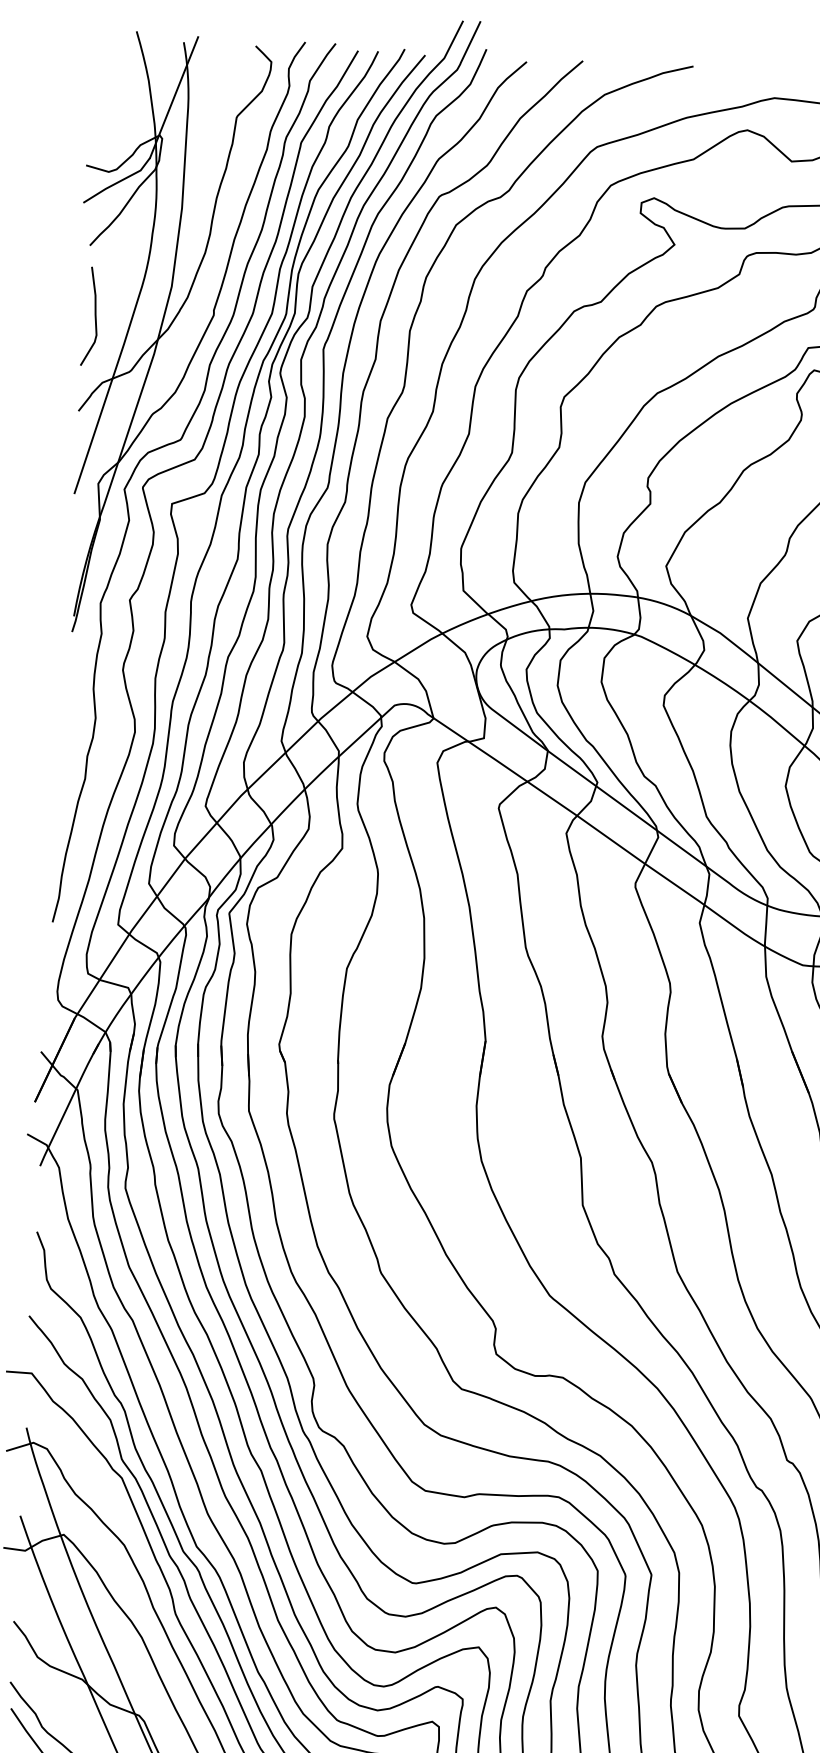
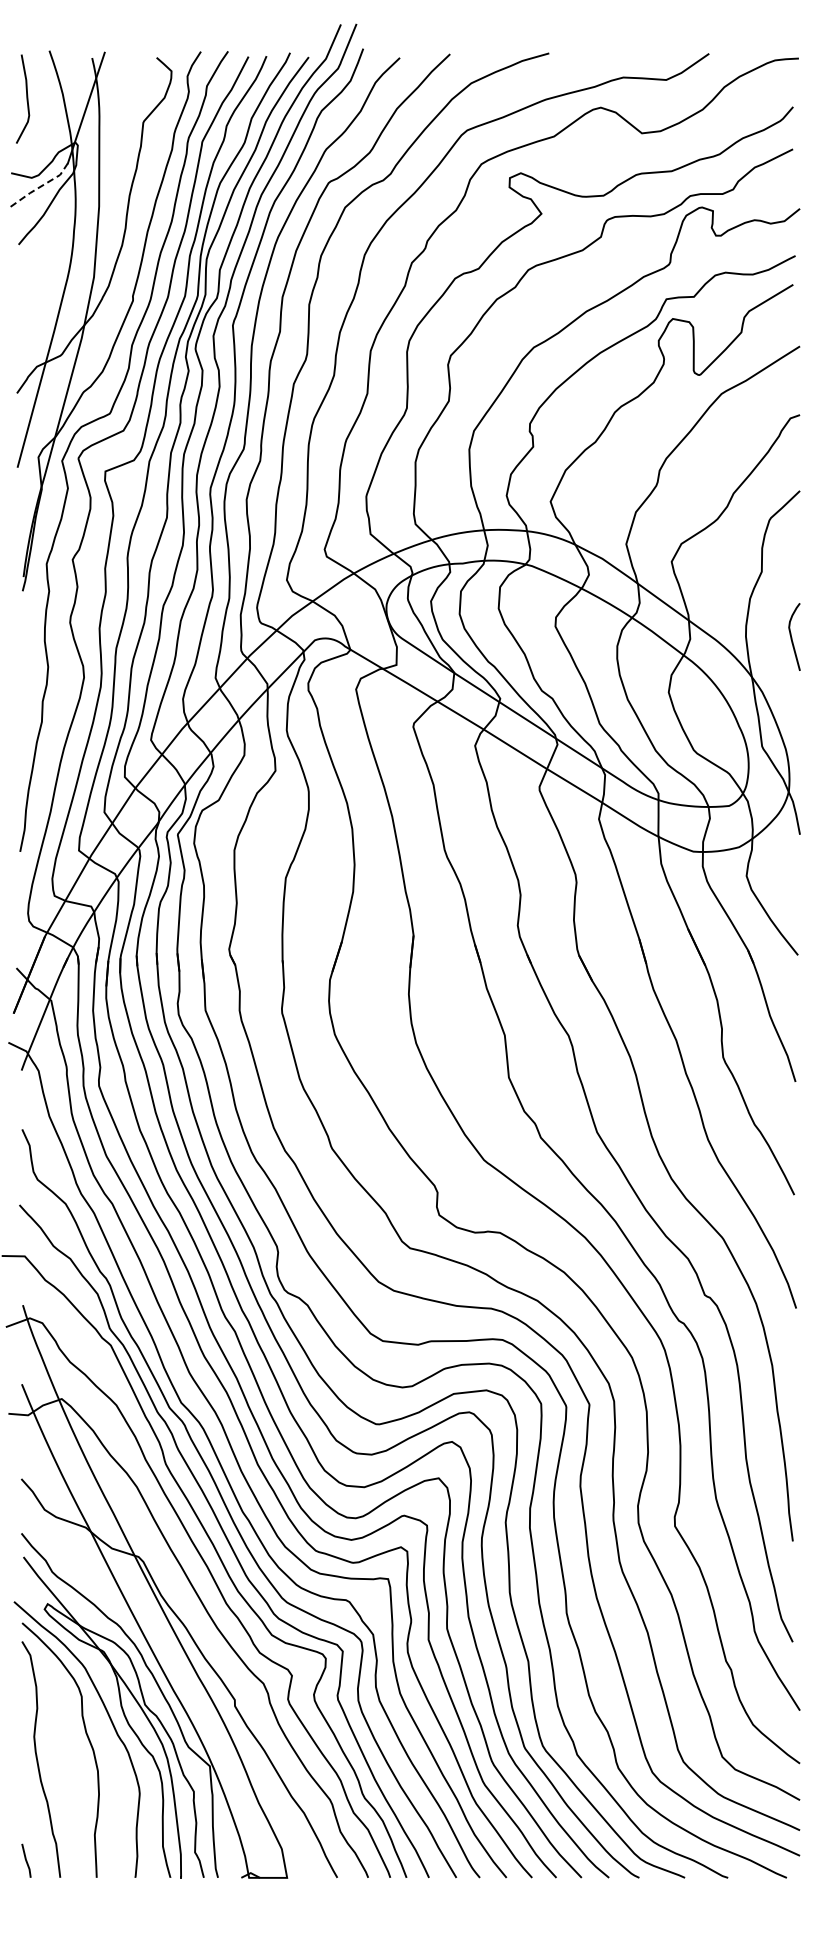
line: (117, 182) -> (40, 186), solid -> dashed
curve: (94, 316) -> (26, 98), moved

